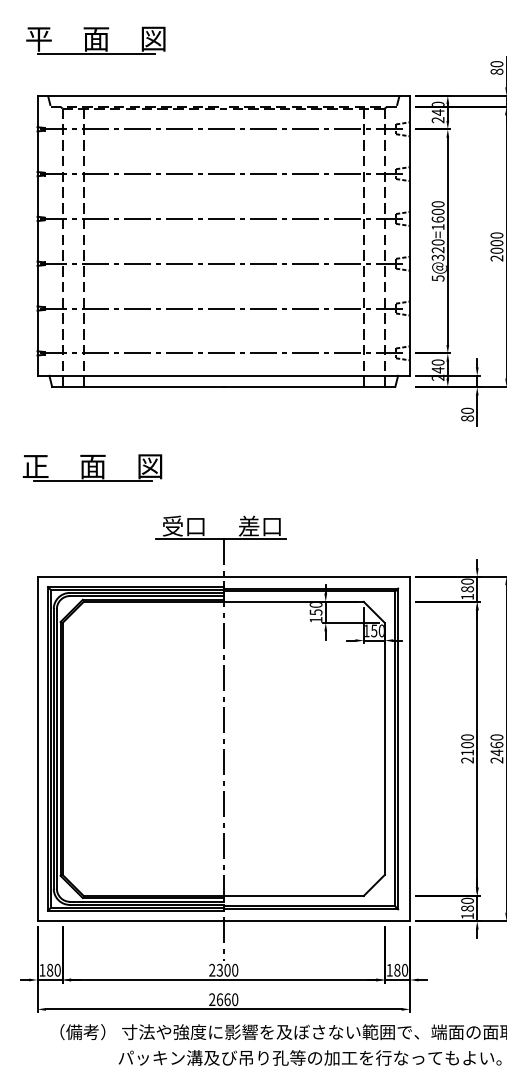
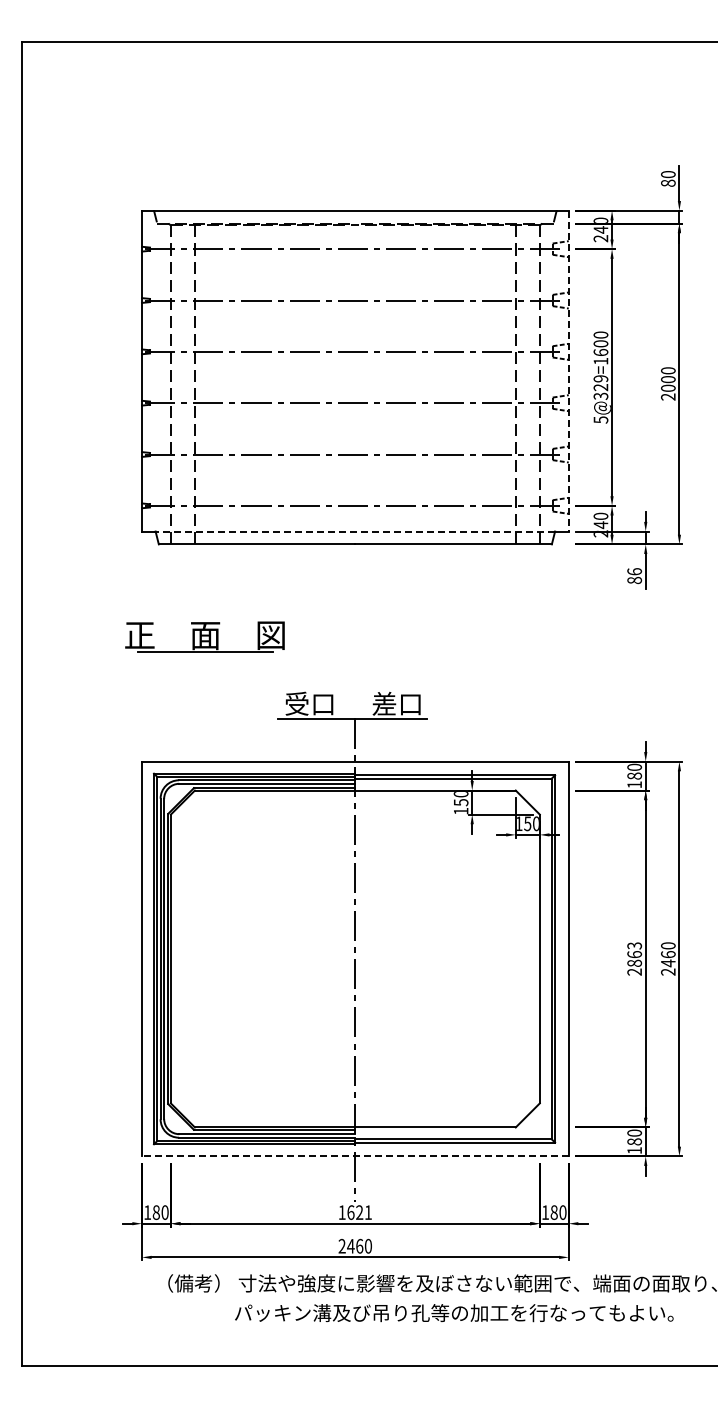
part: (95, 40) -> (208, 147), removed
line: (409, 236) -> (568, 371), solid -> dashed
text: (438, 242) -> (601, 378), 5@320=1600 -> 5@329=1600
line: (223, 375) -> (354, 531), solid -> dashed
text: (467, 410) -> (634, 571), 80 -> 86
text: (467, 745) -> (634, 954), 2100 -> 2863
line: (223, 921) -> (354, 1156), solid -> dashed
text: (223, 970) -> (354, 1212), 2300 -> 1621
text: (219, 999) -> (350, 1245), 2660 -> 2460

